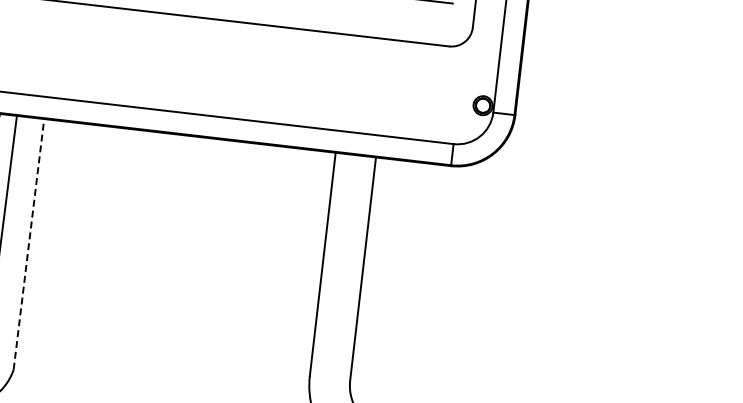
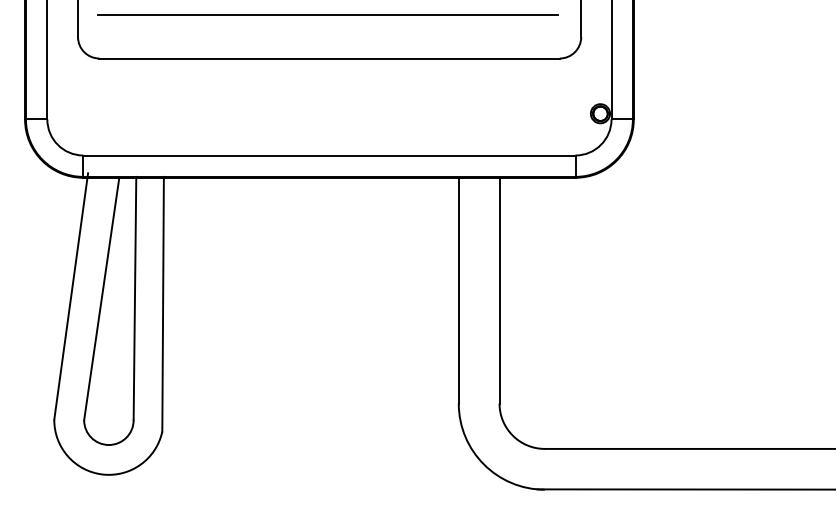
line: (29, 243) -> (163, 303), dashed -> solid

